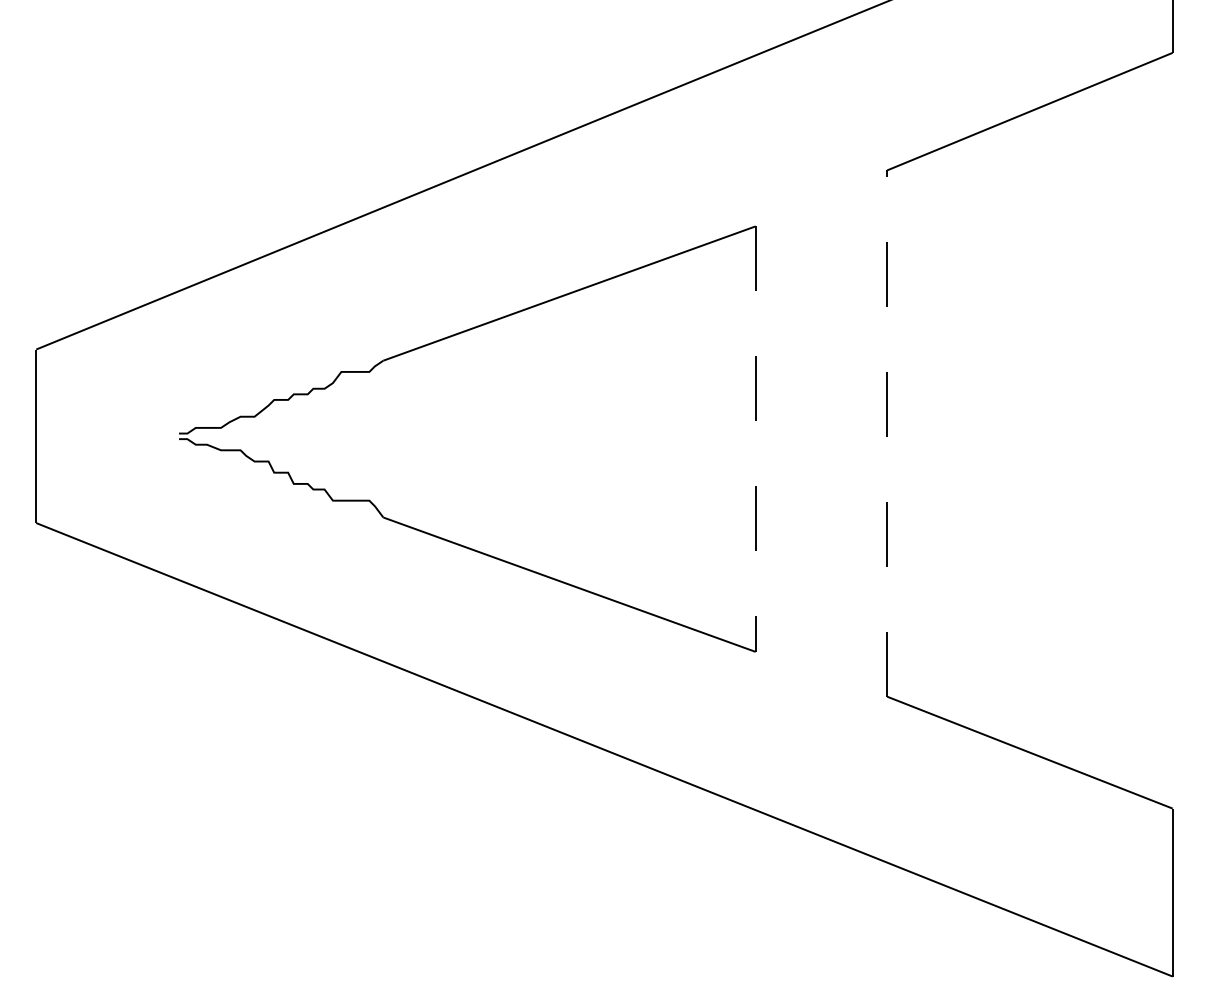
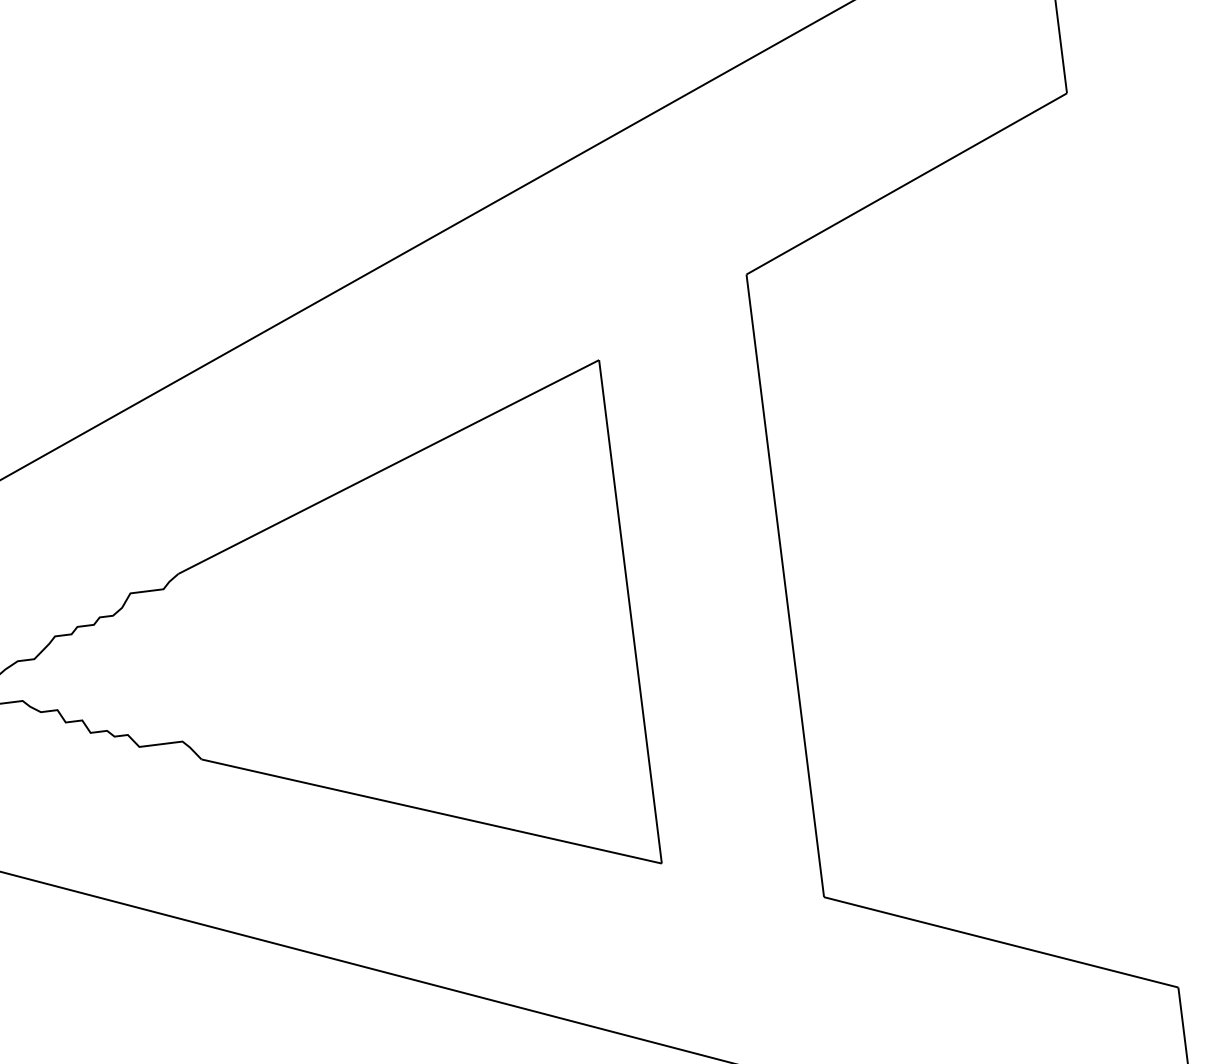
line: (887, 433) -> (785, 585), dashed -> solid
line: (755, 439) -> (630, 612), dashed -> solid

